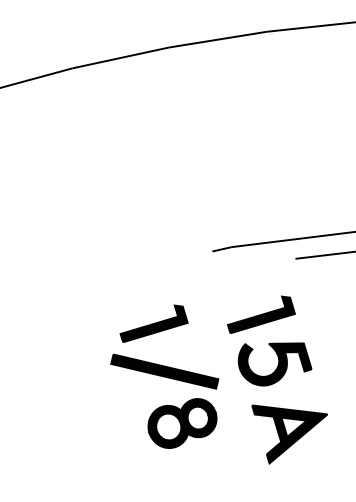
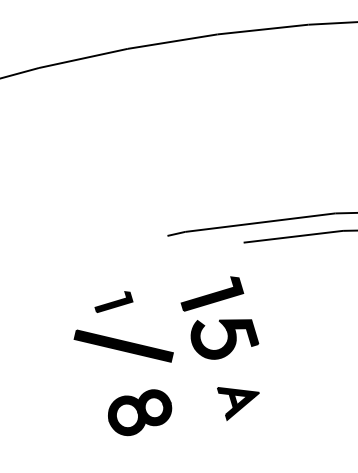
part: (153, 322) -> (113, 301), size x0.6
part: (183, 423) -> (140, 412), moved
part: (289, 434) -> (238, 403), size x0.6

